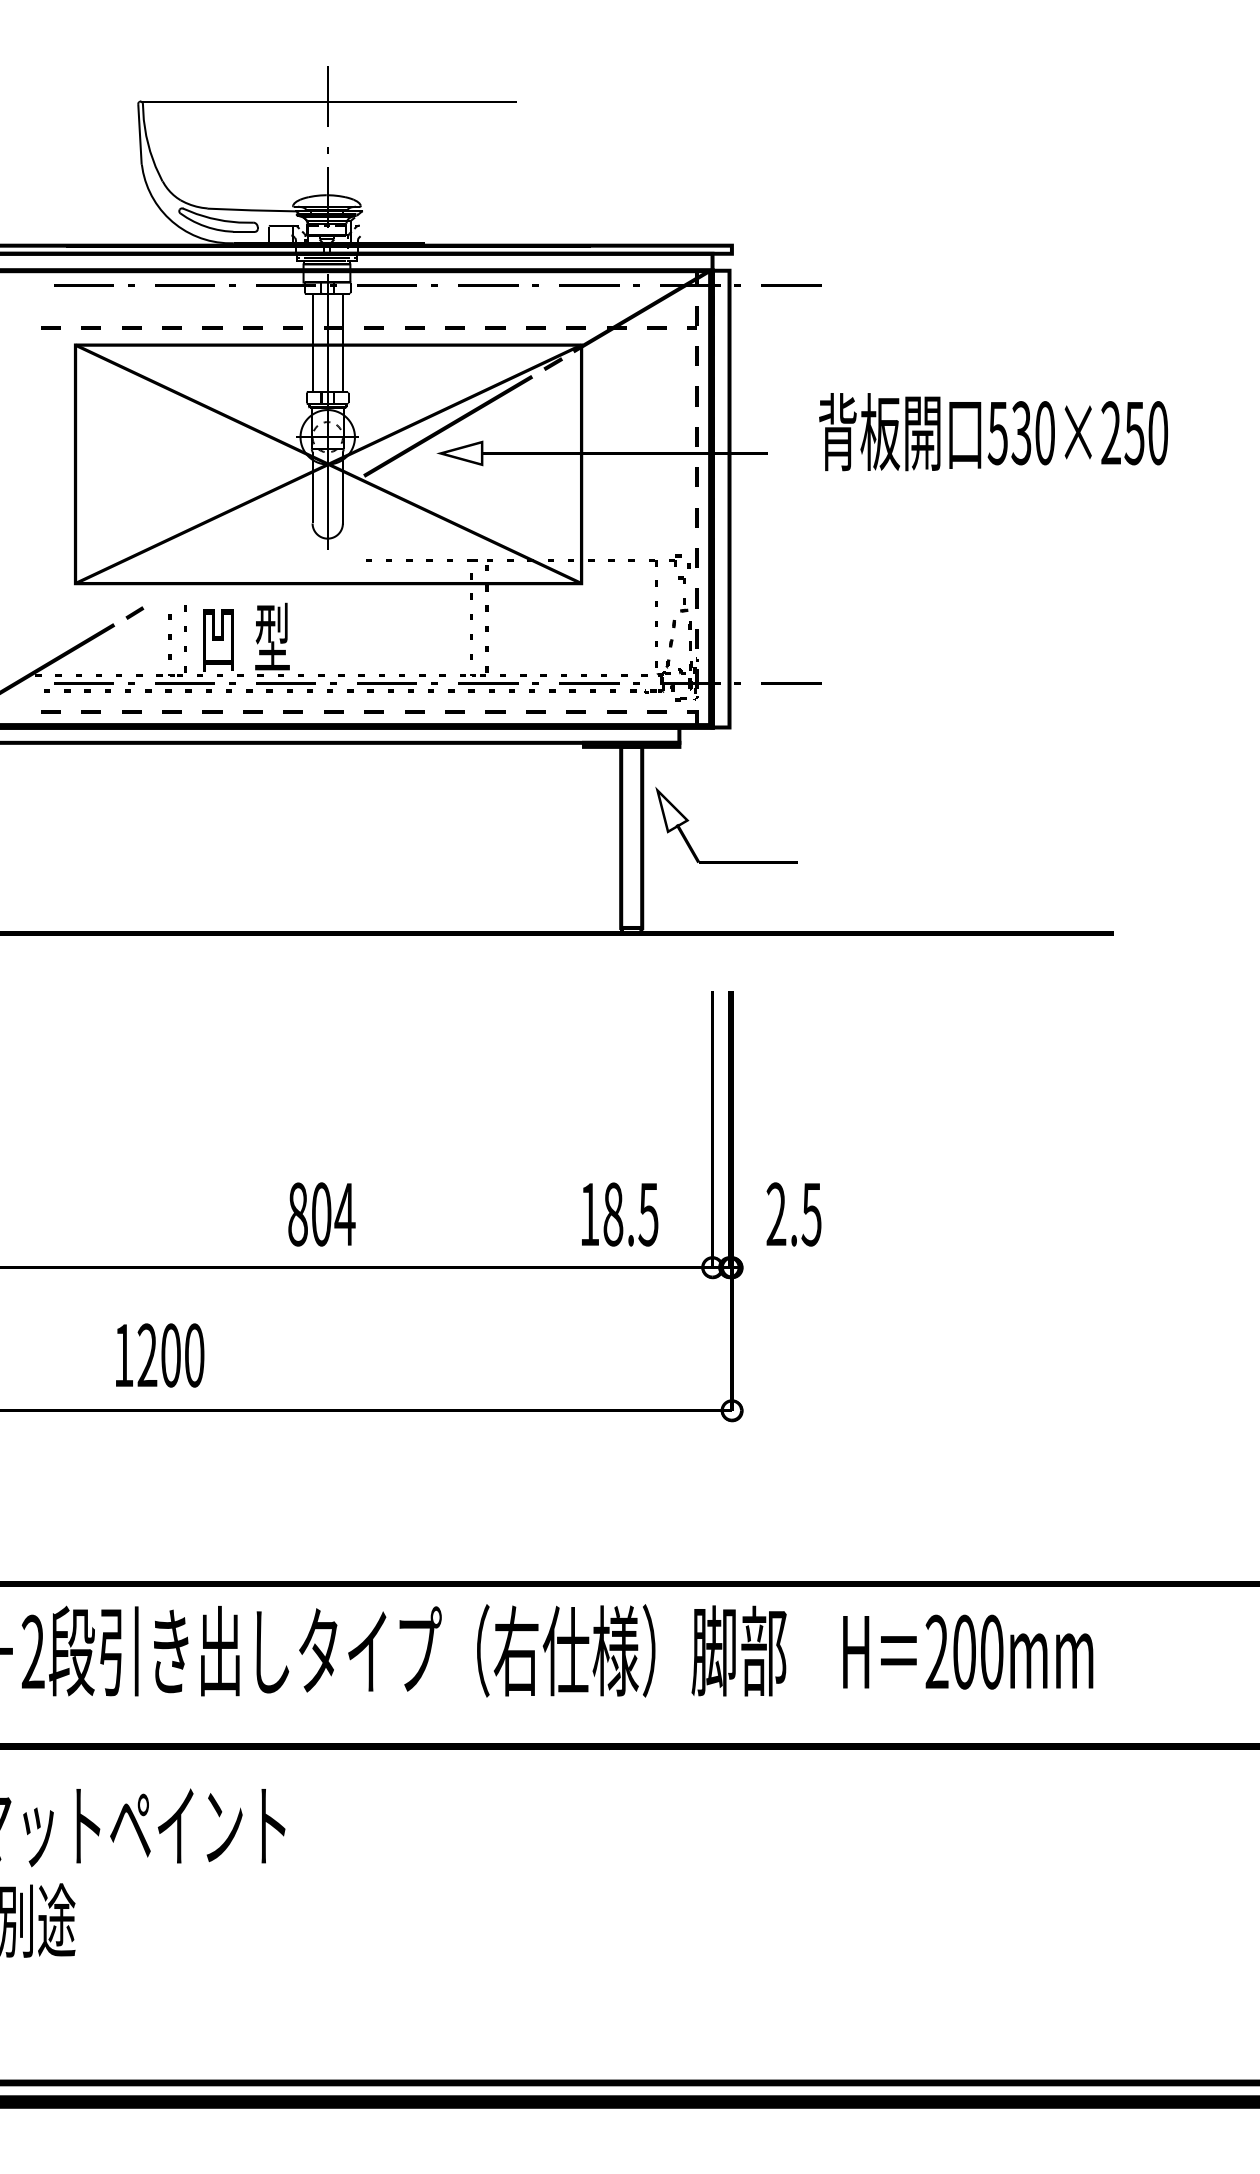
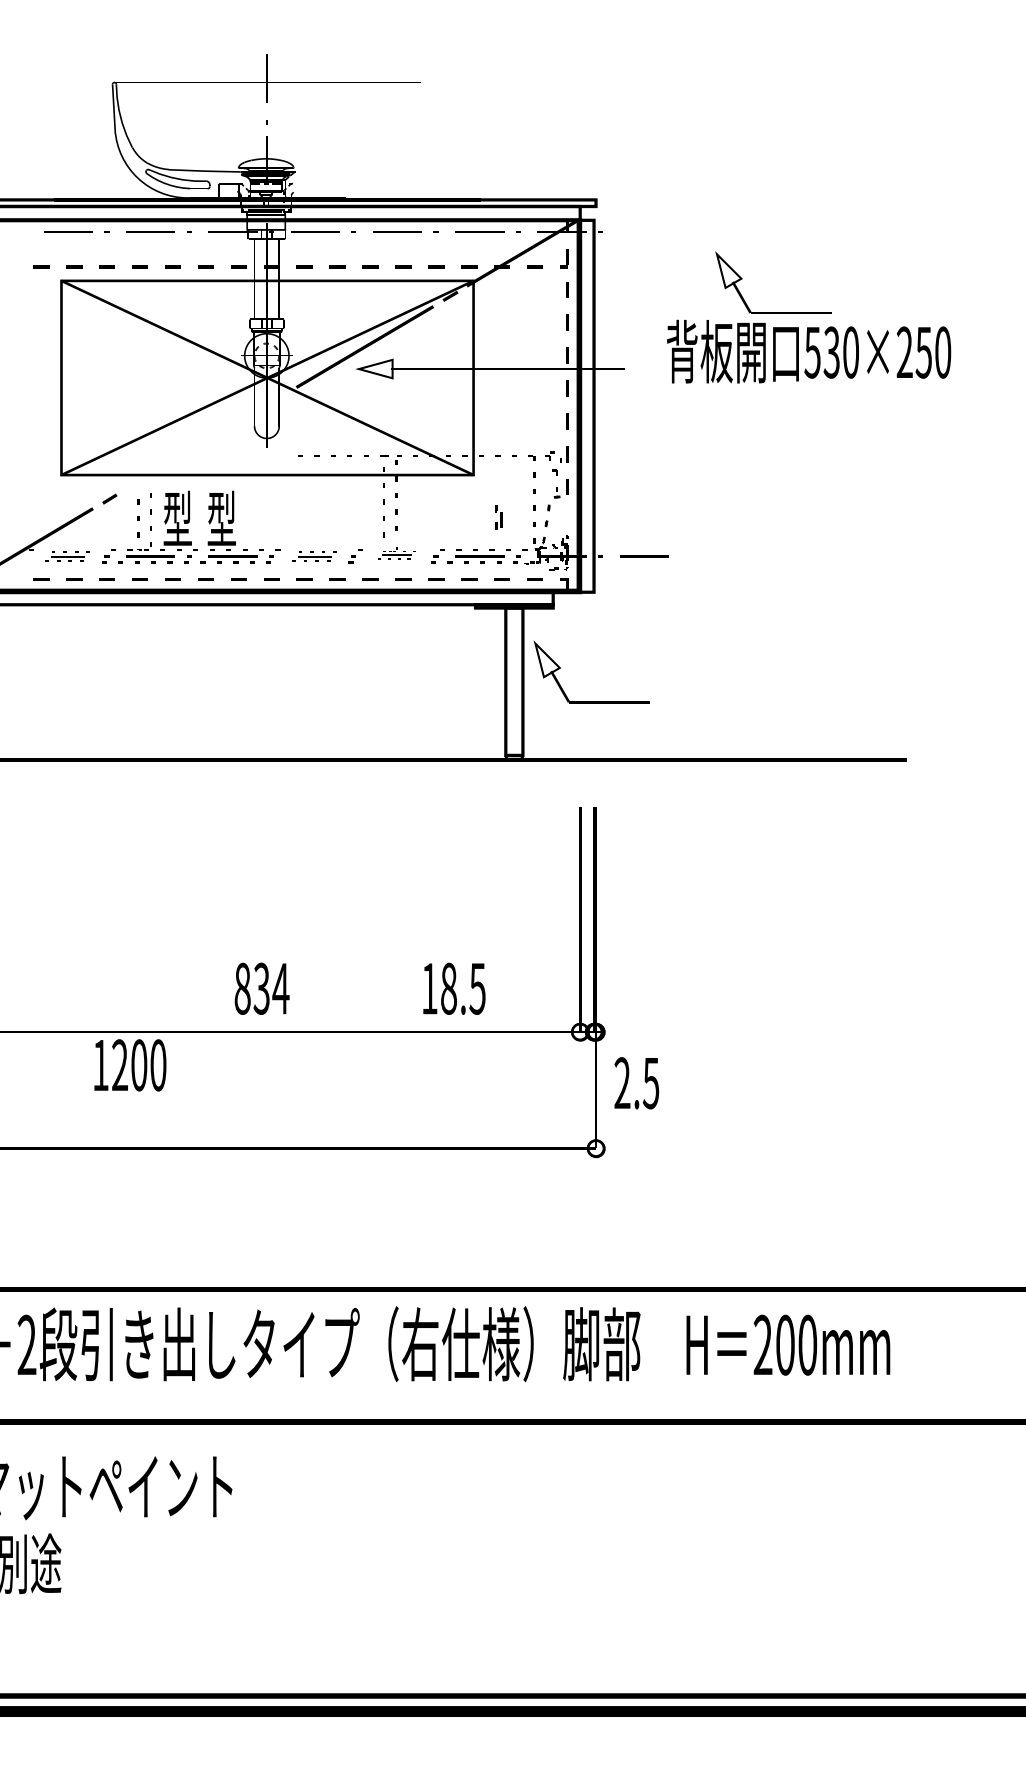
line: (791, 285) -> (644, 232), removed
part: (949, 383) -> (773, 312), added
part: (693, 635) -> (498, 517), moved
text: (218, 636) -> (177, 518), 凹 -> 型
part: (487, 679) -> (396, 553), size x0.6
part: (82, 683) -> (67, 556), size x0.7
part: (386, 683) -> (314, 556), size x0.7
text: (321, 1214) -> (261, 988), 804 -> 834
text: (620, 1214) -> (454, 988), moved
text: (793, 1214) -> (636, 1083), moved
text: (160, 1355) -> (130, 1065), moved

